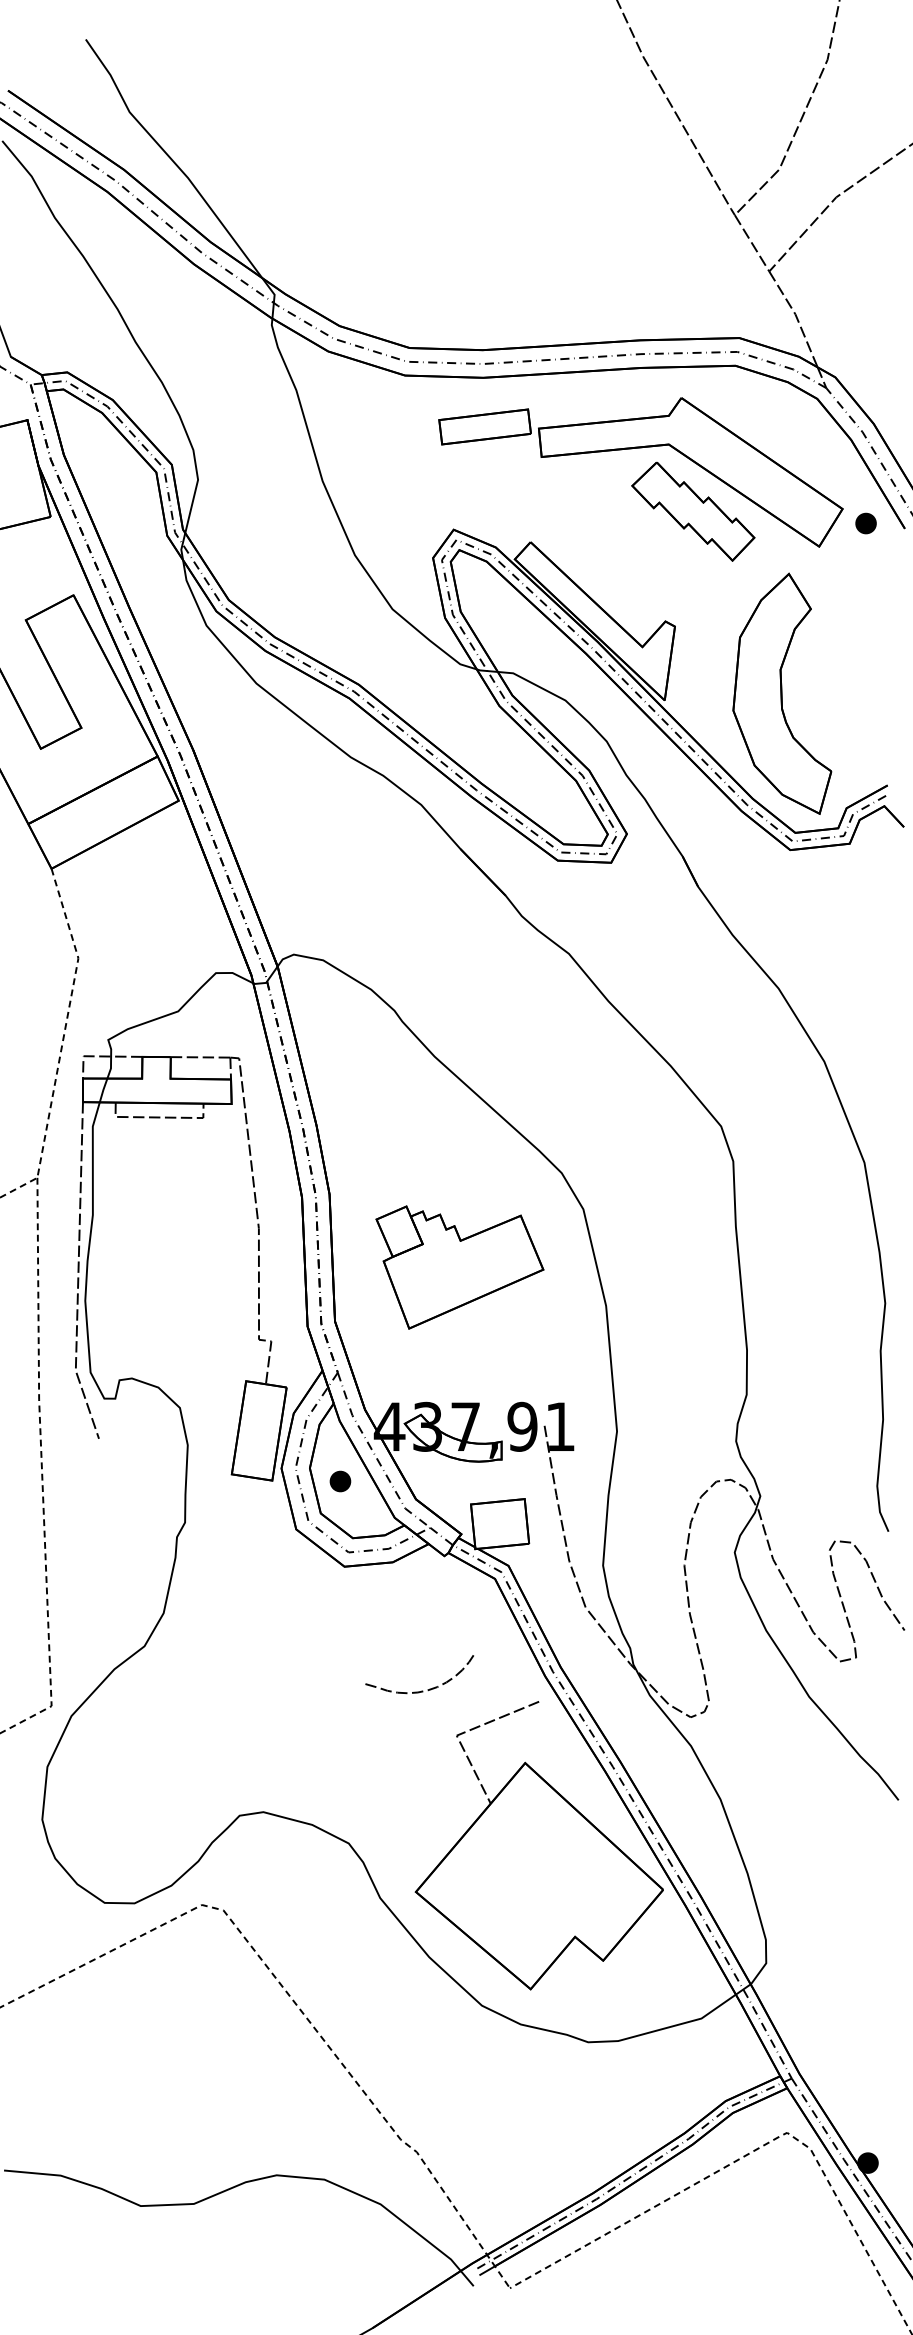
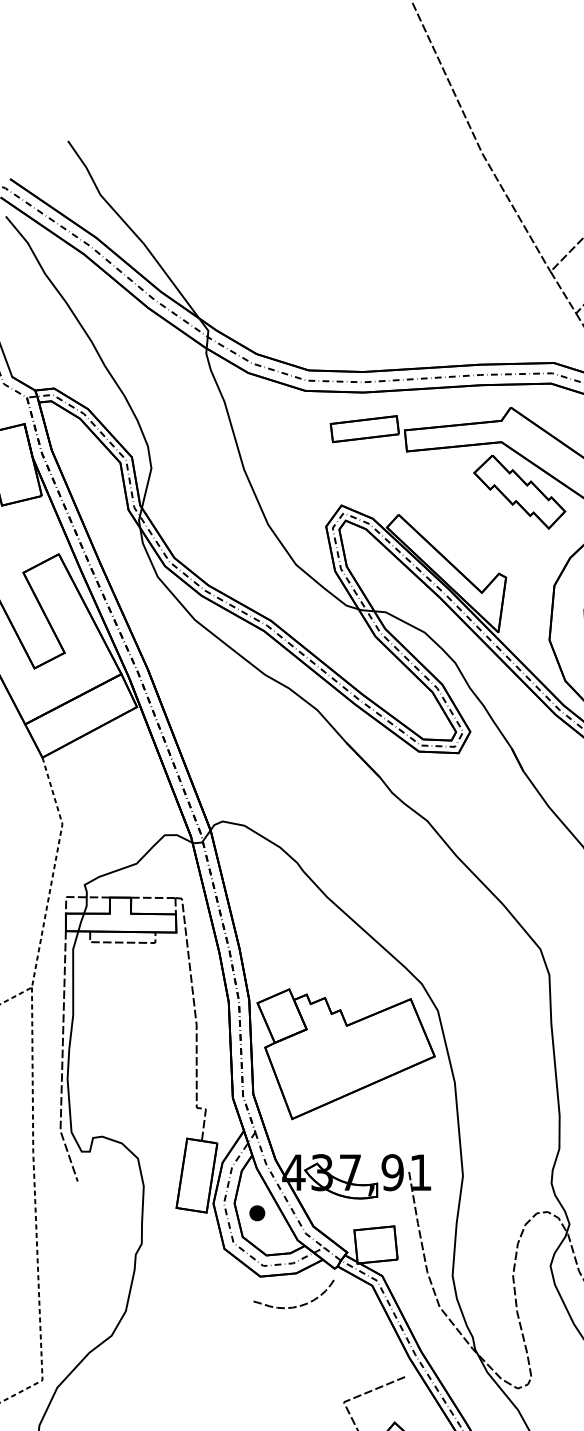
part: (459, 1267) -> (345, 1054), size x1.43
curve: (421, 1690) -> (295, 1306), moved

